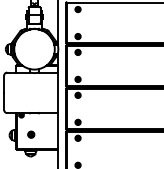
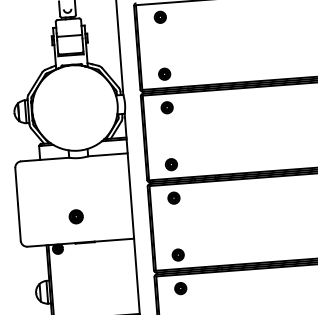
part: (31, 134) -> (76, 216), moved

